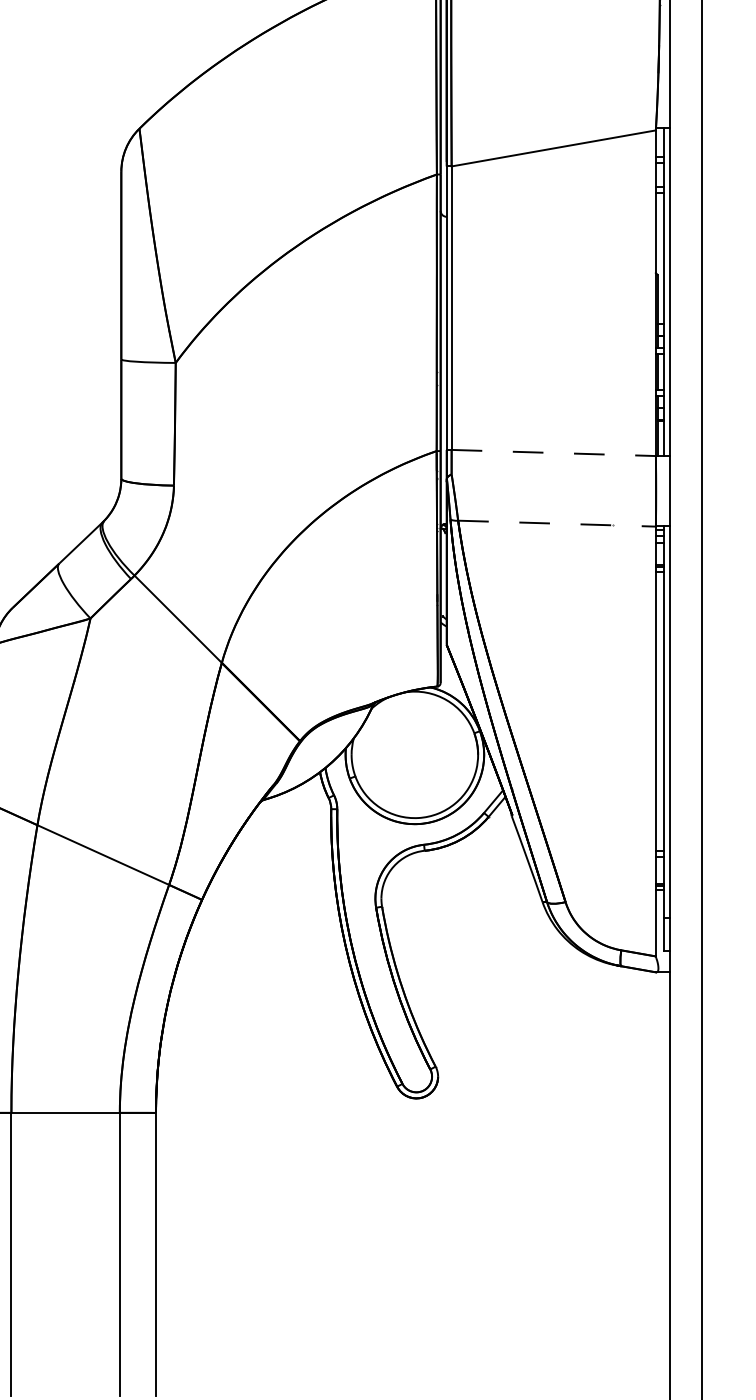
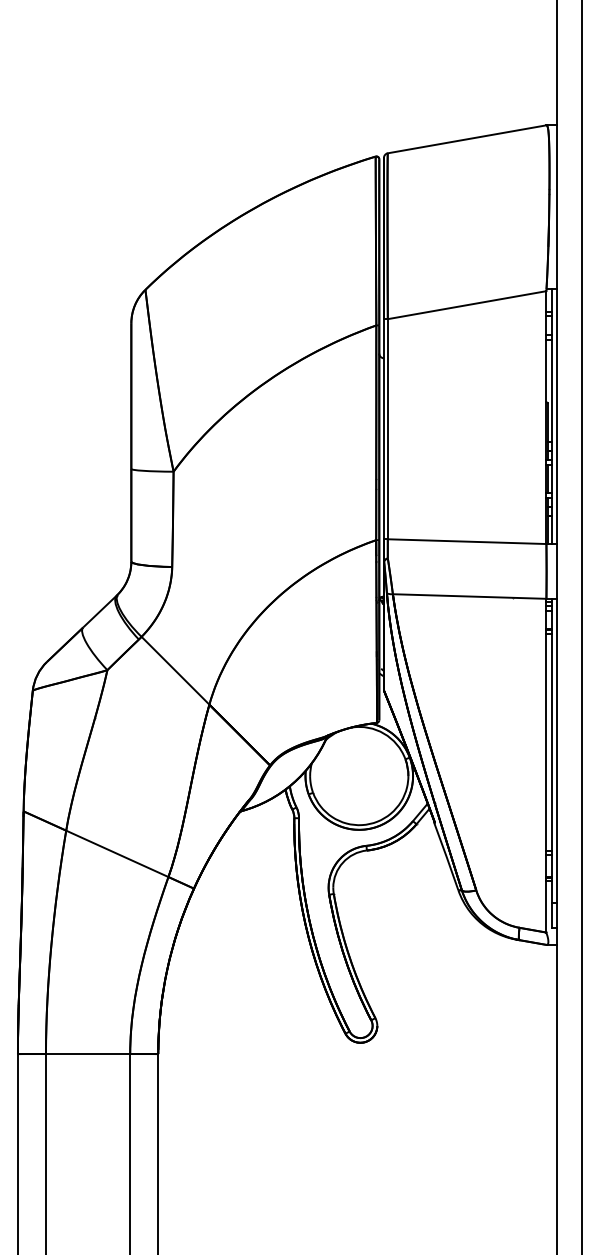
line: (554, 452) -> (467, 541), dashed -> solid
line: (556, 523) -> (469, 596), dashed -> solid

